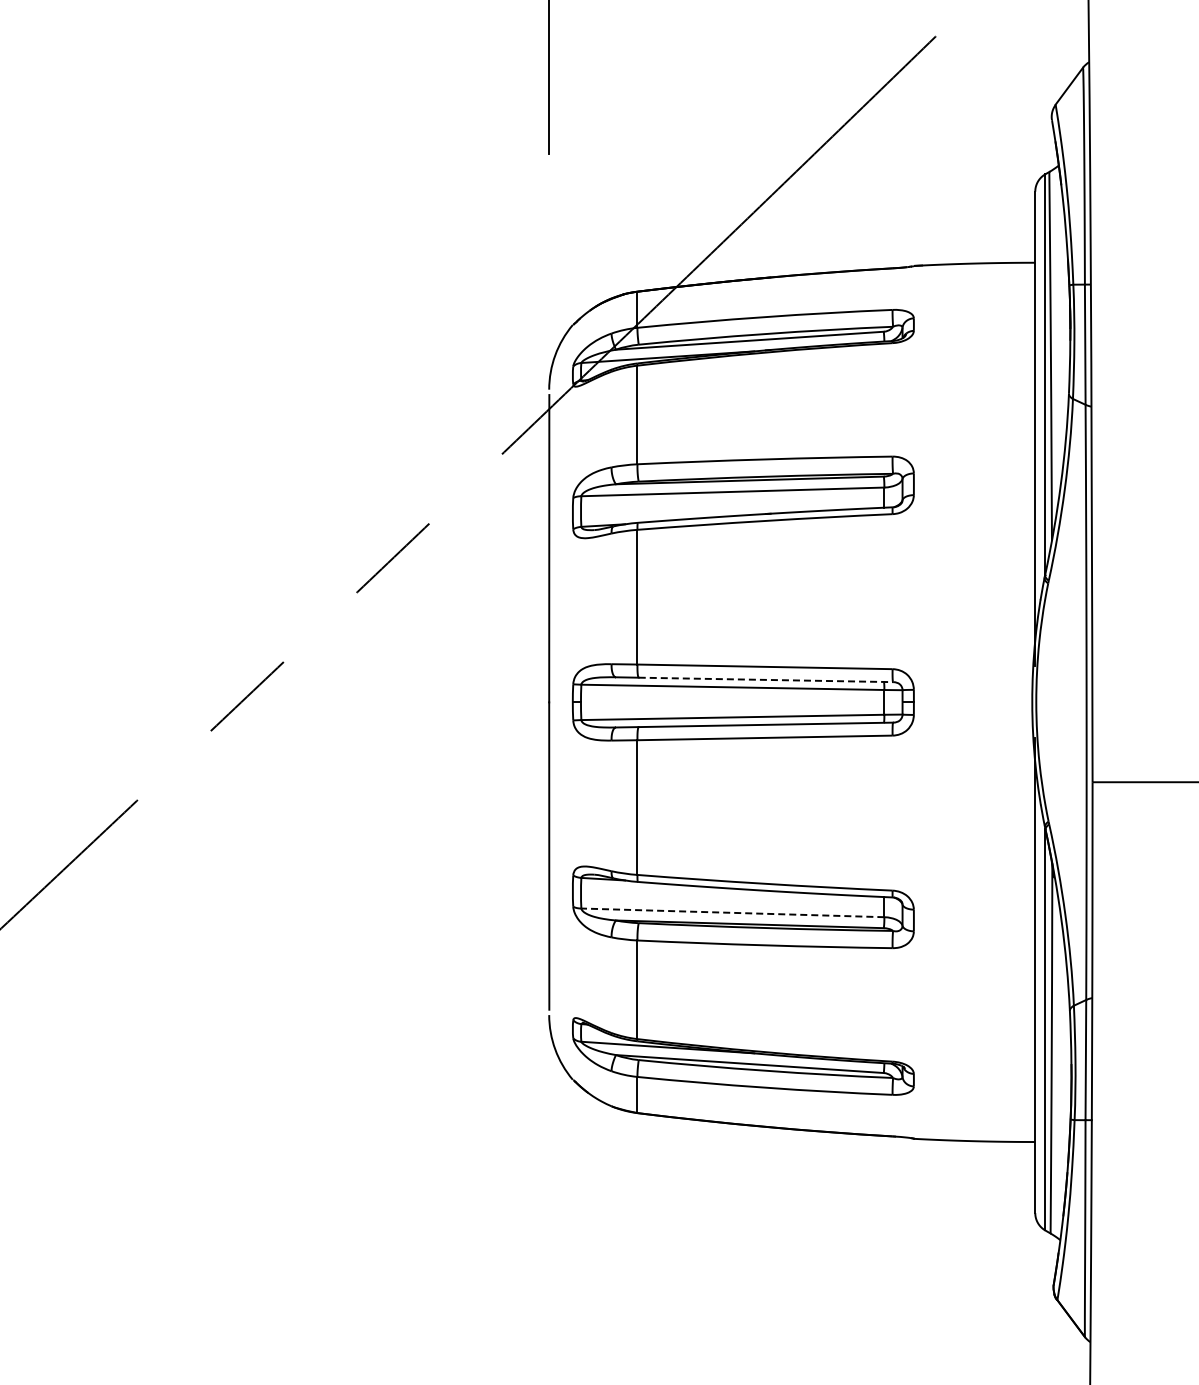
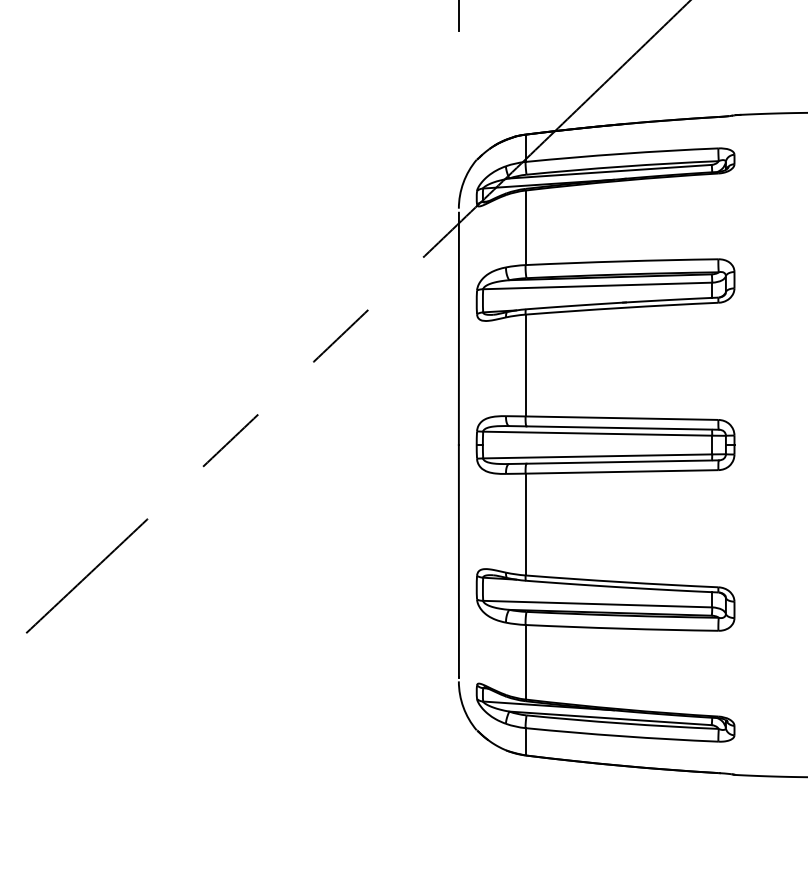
line: (766, 679) -> (623, 427), dashed -> solid
line: (732, 912) -> (597, 603), dashed -> solid

